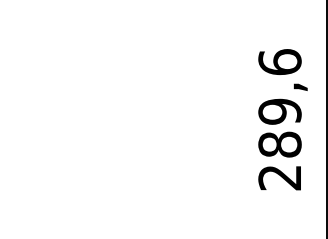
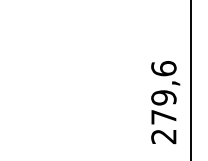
text: (279, 143) -> (163, 116), 289,6 -> 279,6

